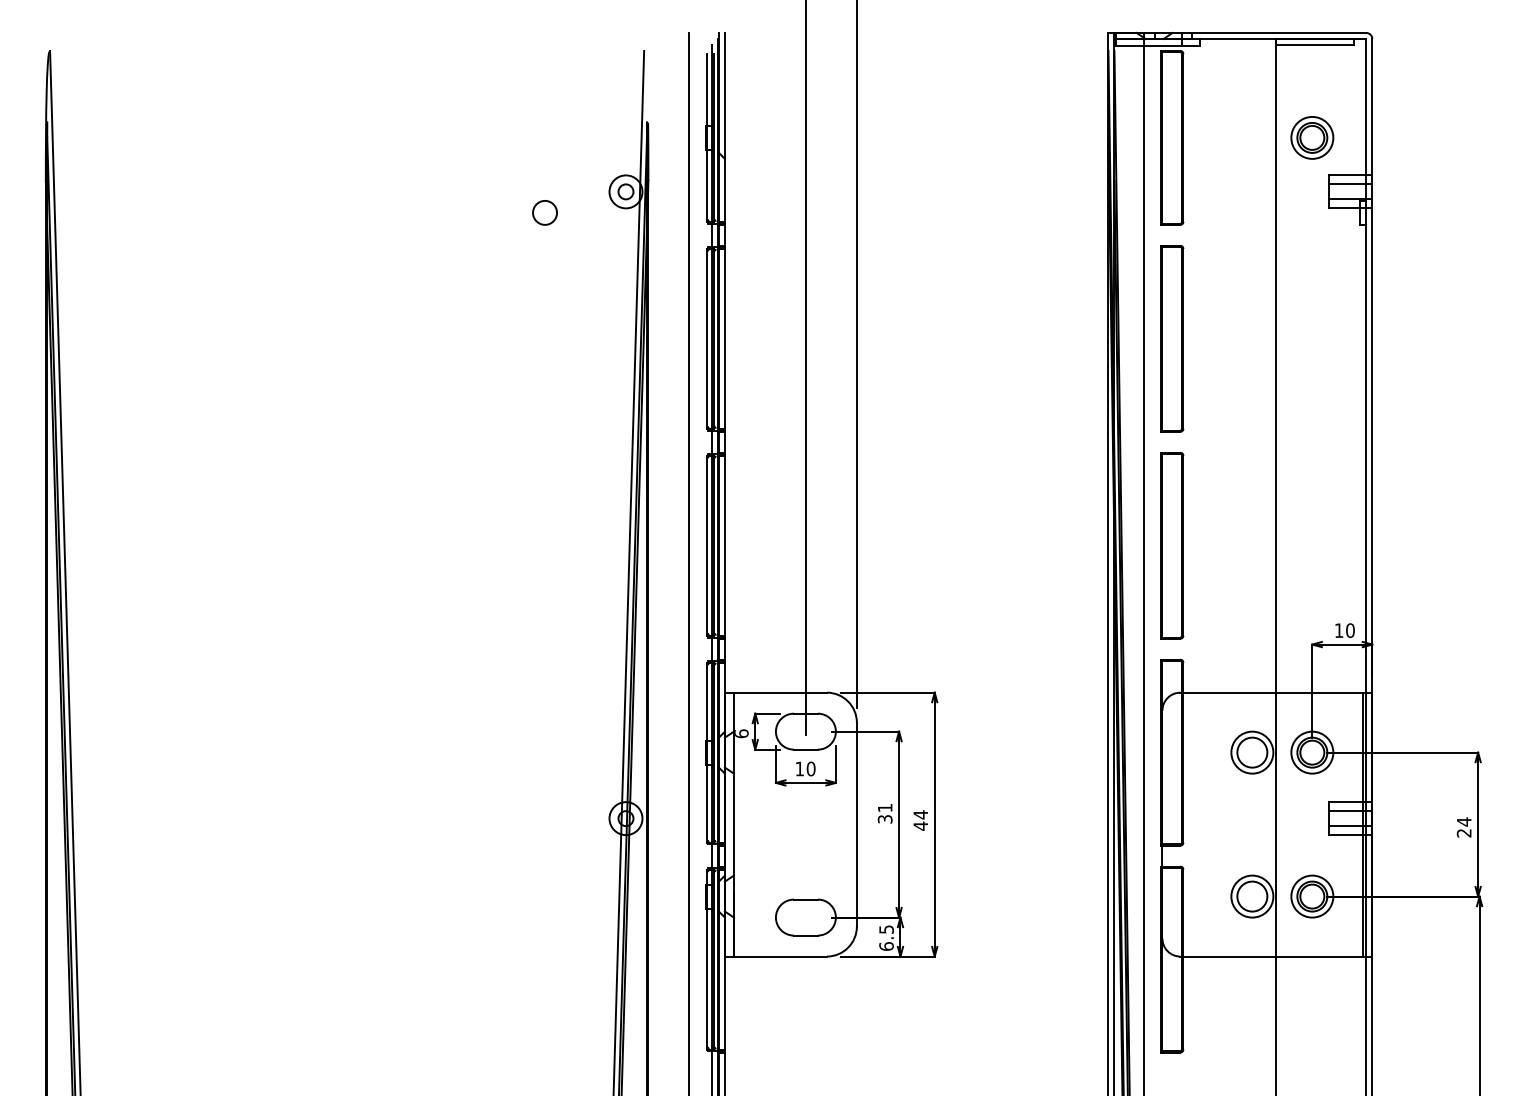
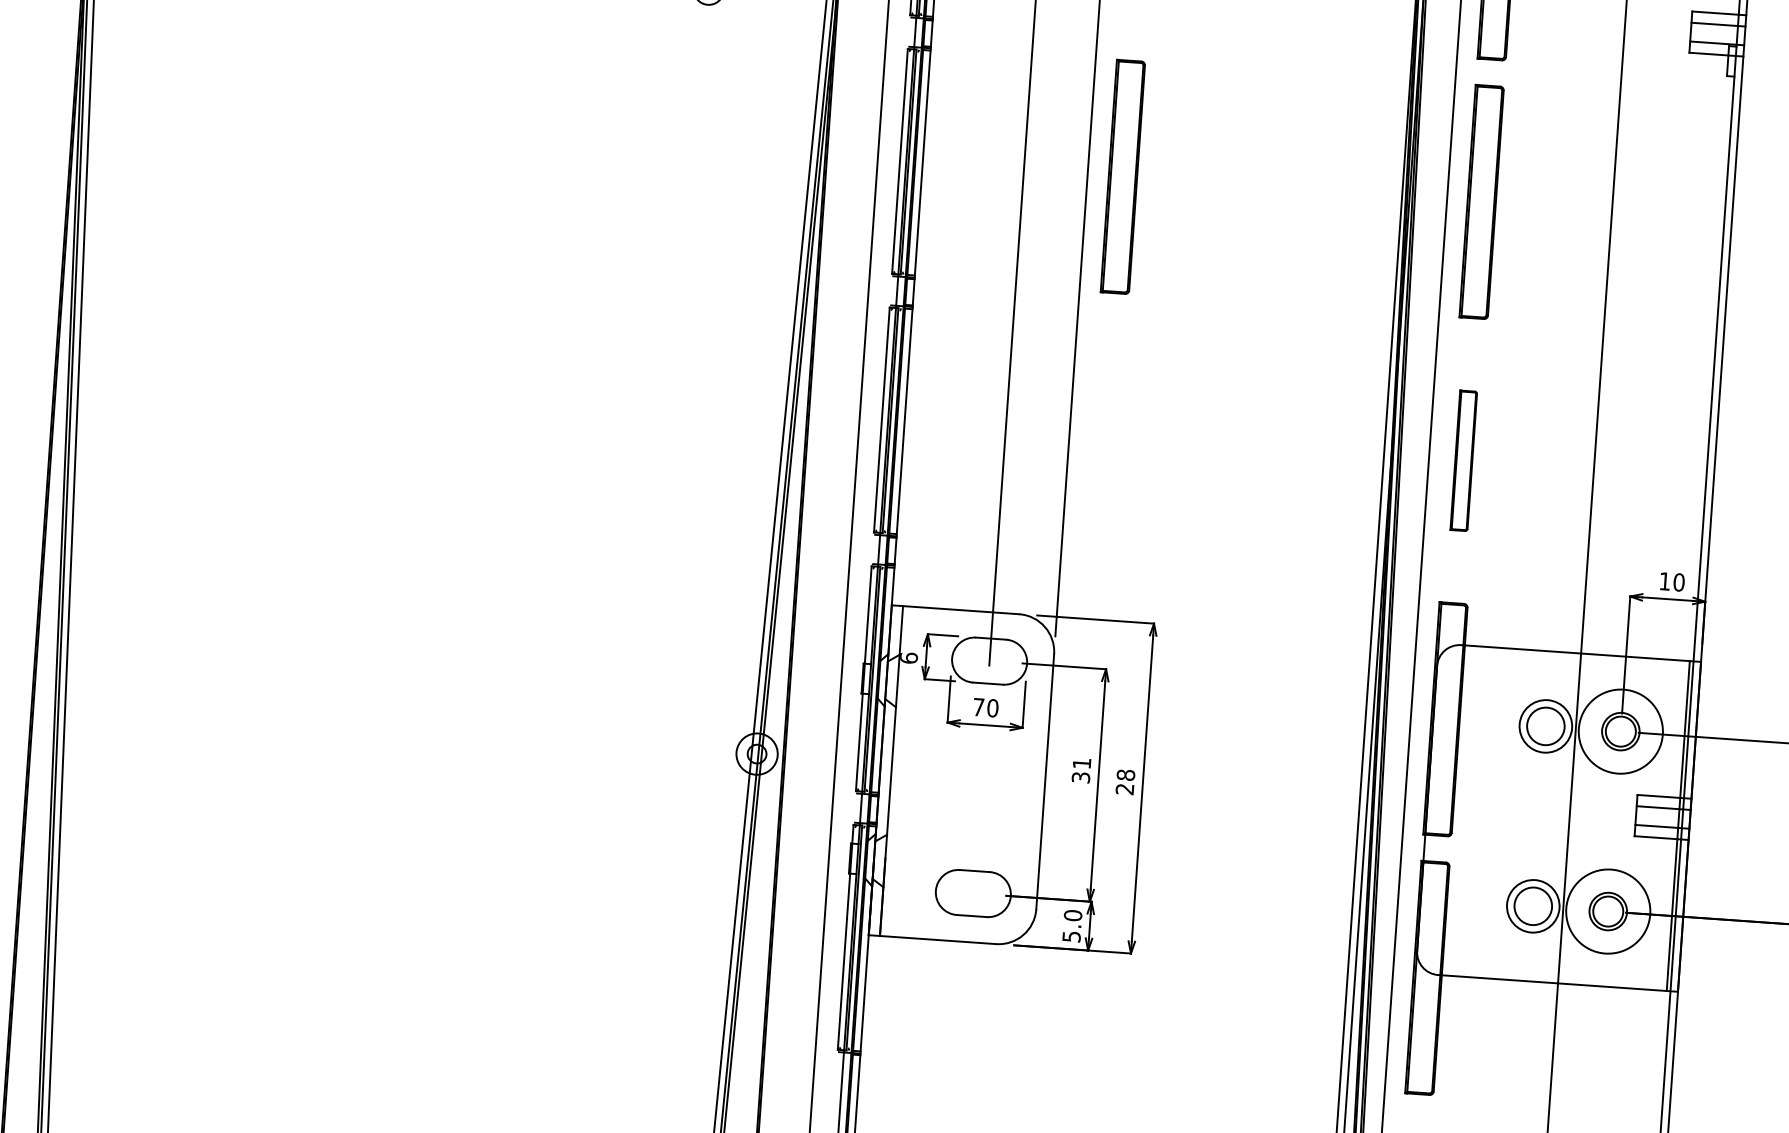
part: (885, 338) -> (1123, 176), added
part: (1172, 545) -> (1464, 460), size x0.6
circle: (1312, 752) -> (1621, 731), size x1.6
text: (799, 768) -> (978, 706), 10 -> 70
text: (920, 820) -> (1125, 782), 44 -> 28
circle: (1312, 896) -> (1608, 911), size x1.6
text: (886, 937) -> (1072, 925), 6.5 -> 5.0

